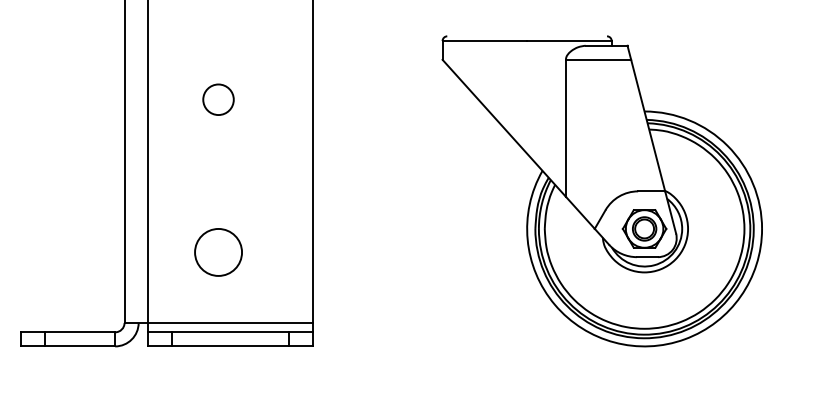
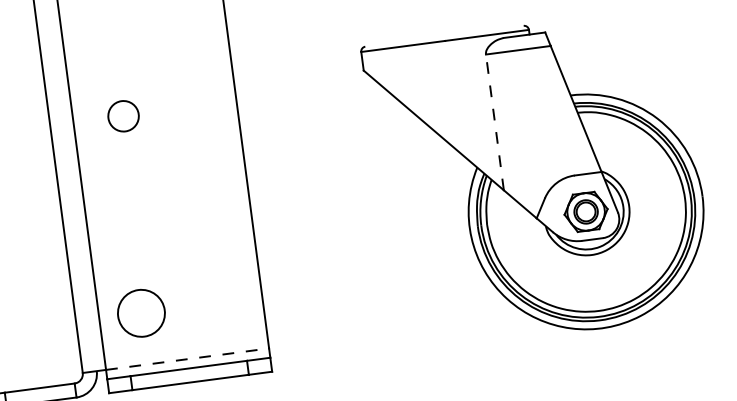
circle: (218, 99) -> (123, 116), moved
line: (565, 127) -> (494, 121), solid -> dashed
circle: (218, 252) -> (141, 313), moved
line: (230, 322) -> (187, 358), solid -> dashed

